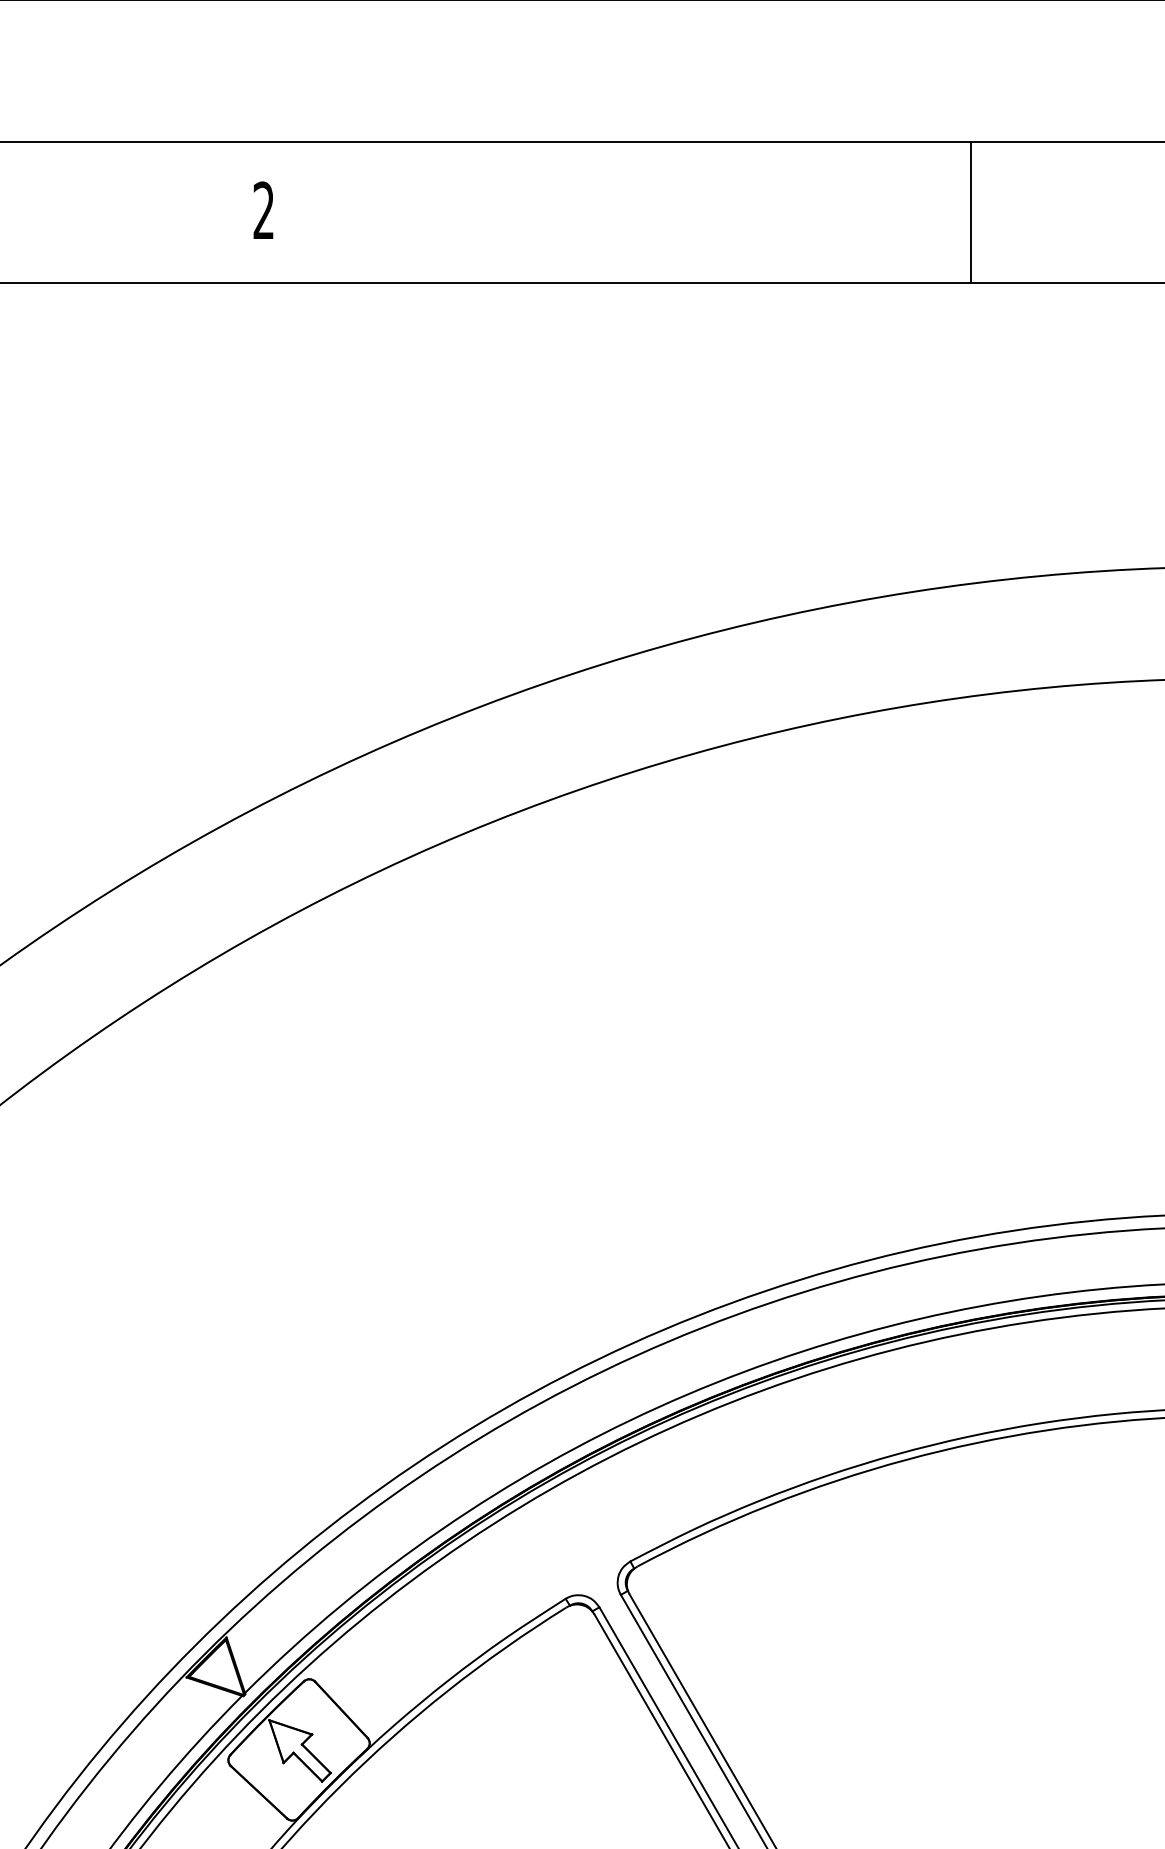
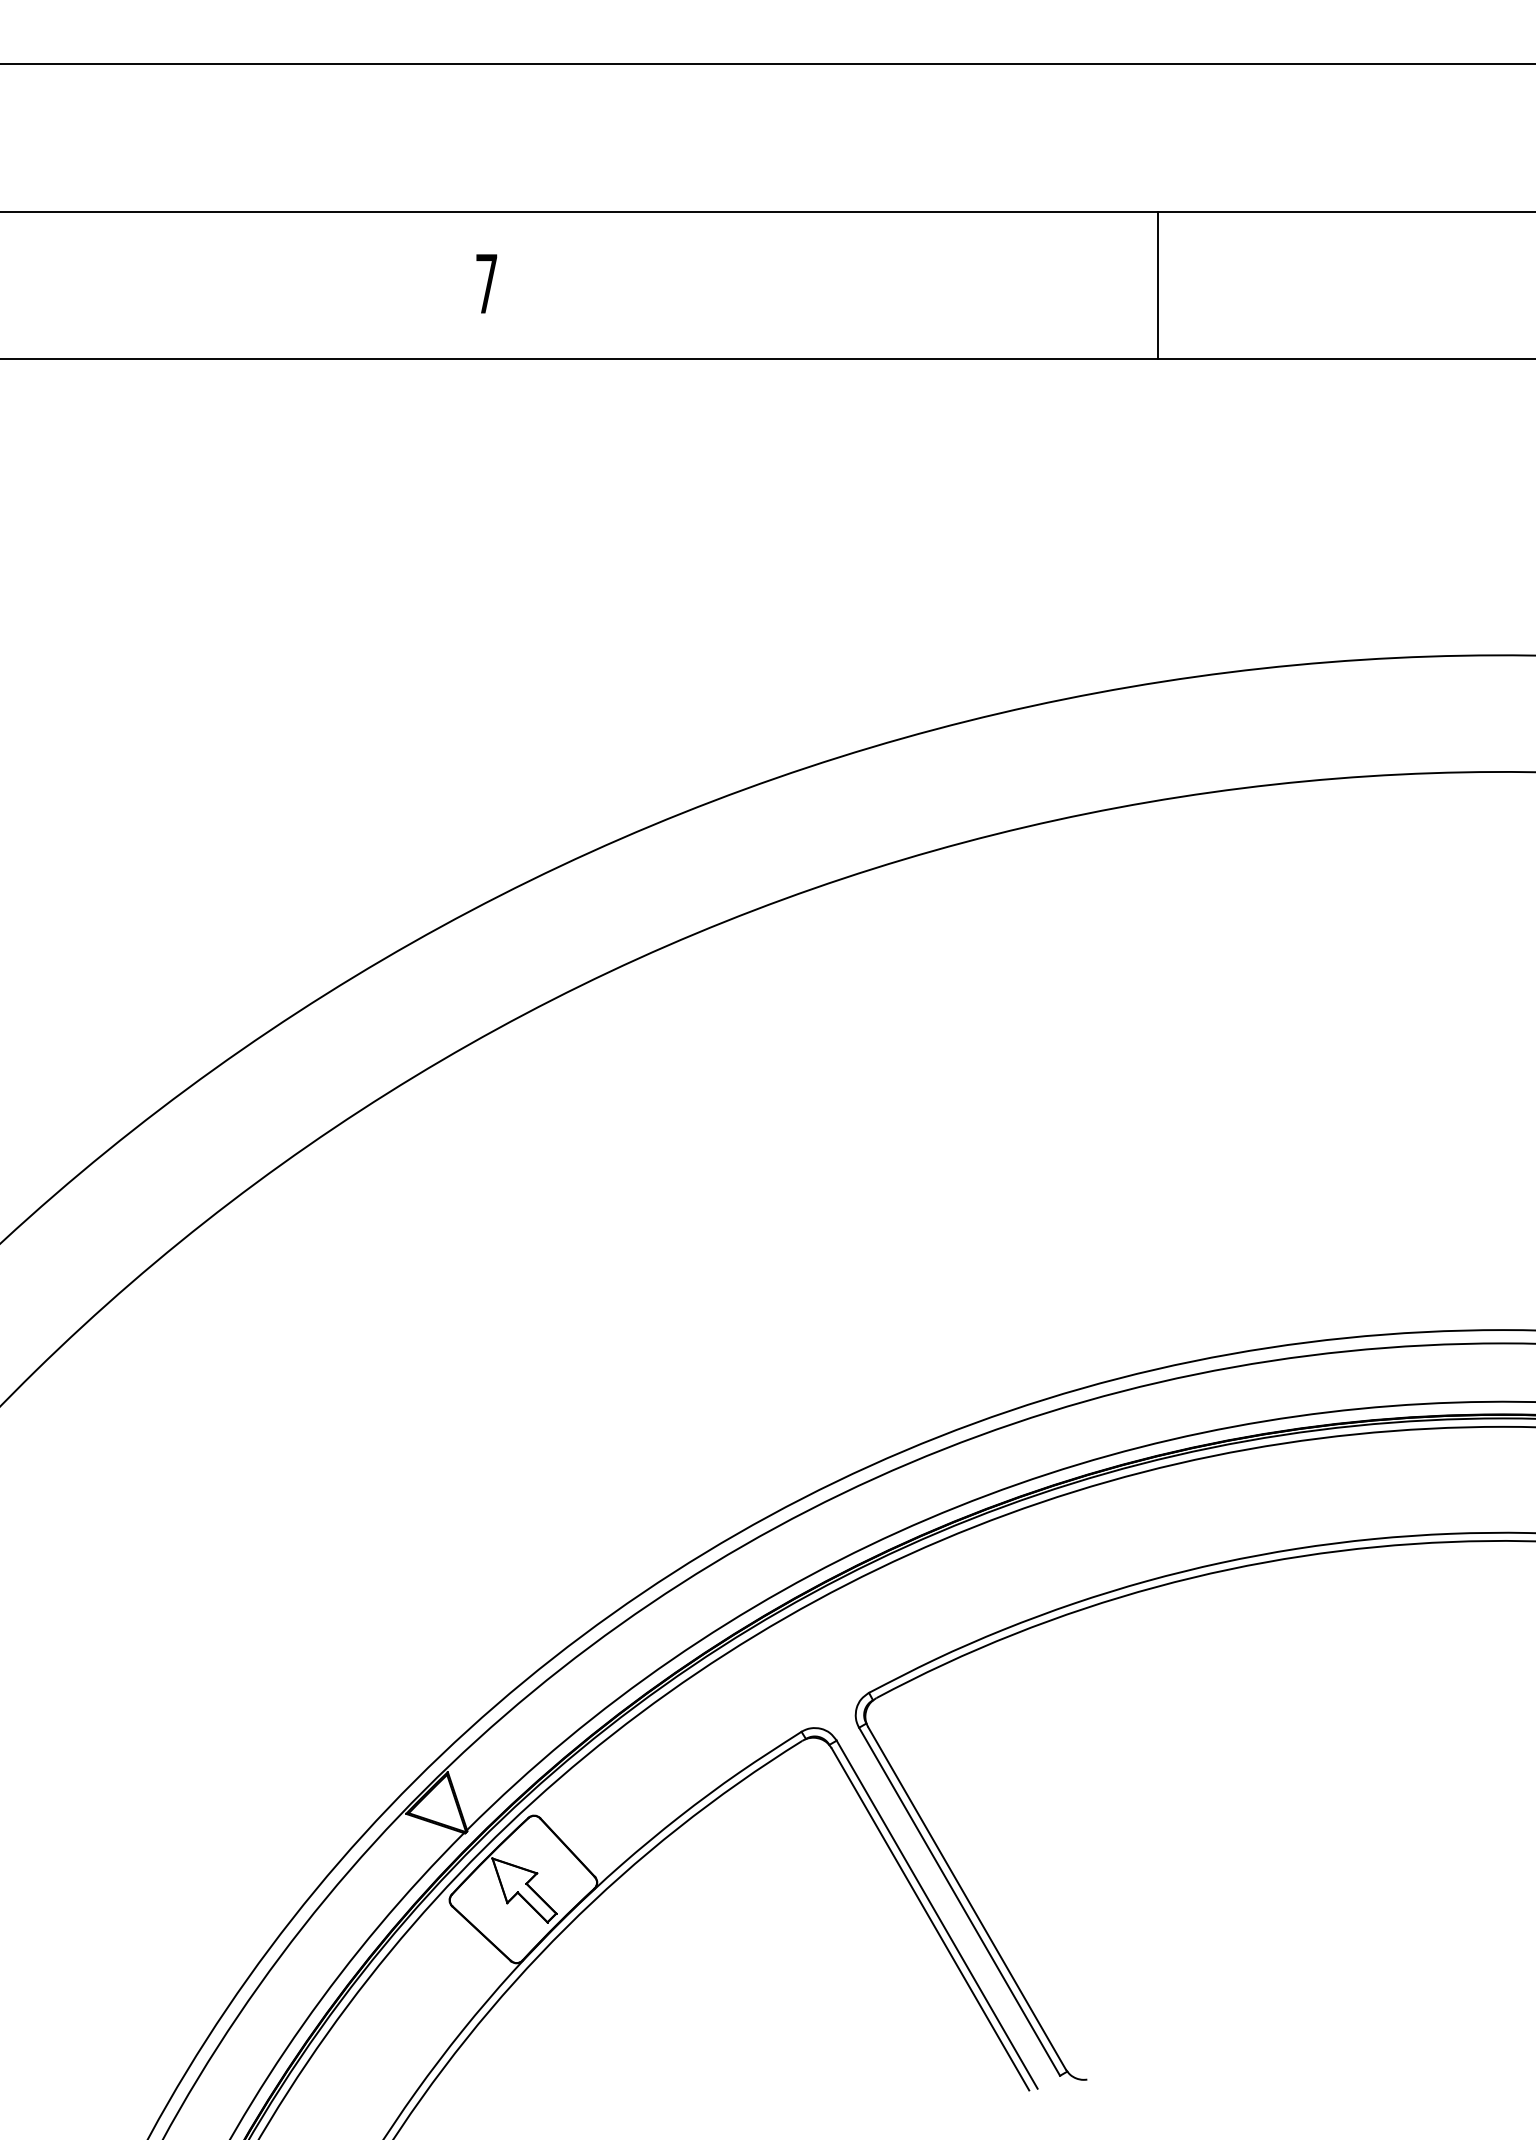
text: (263, 210) -> (486, 283), 2 -> 7
line: (970, 212) -> (1157, 285), moved

